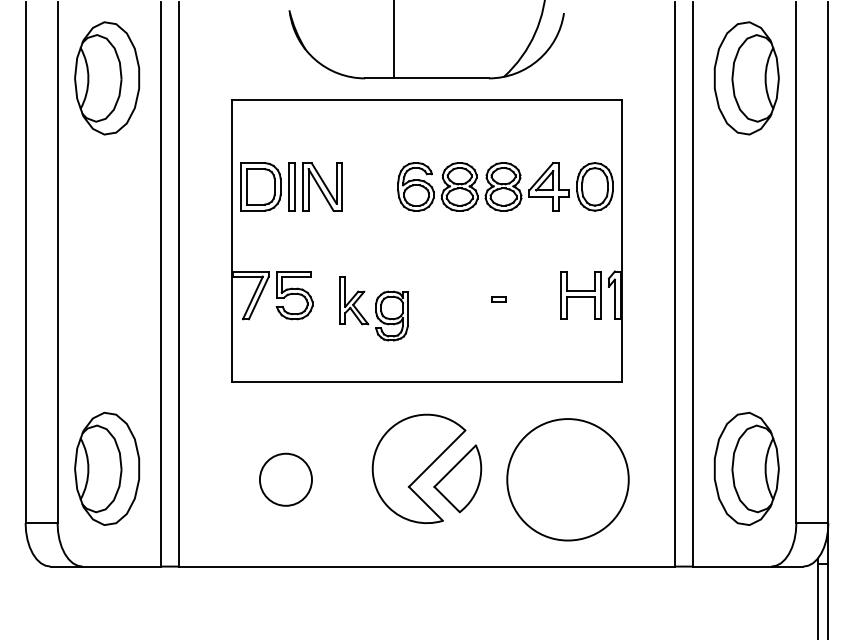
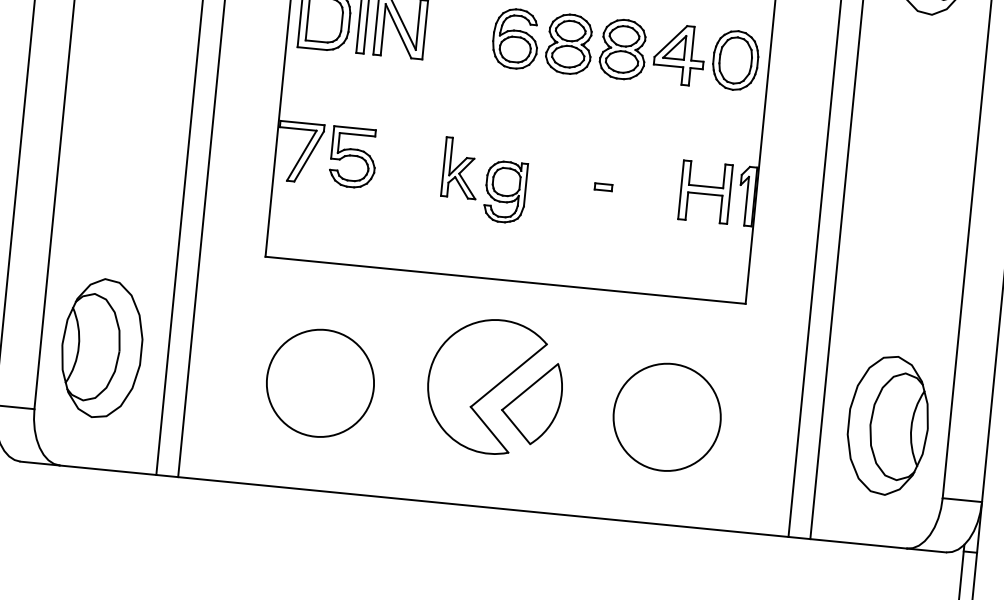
part: (373, 308) -> (483, 180), moved
circle: (285, 479) -> (319, 382), size x1.67
circle: (567, 479) -> (666, 416), size x0.71

